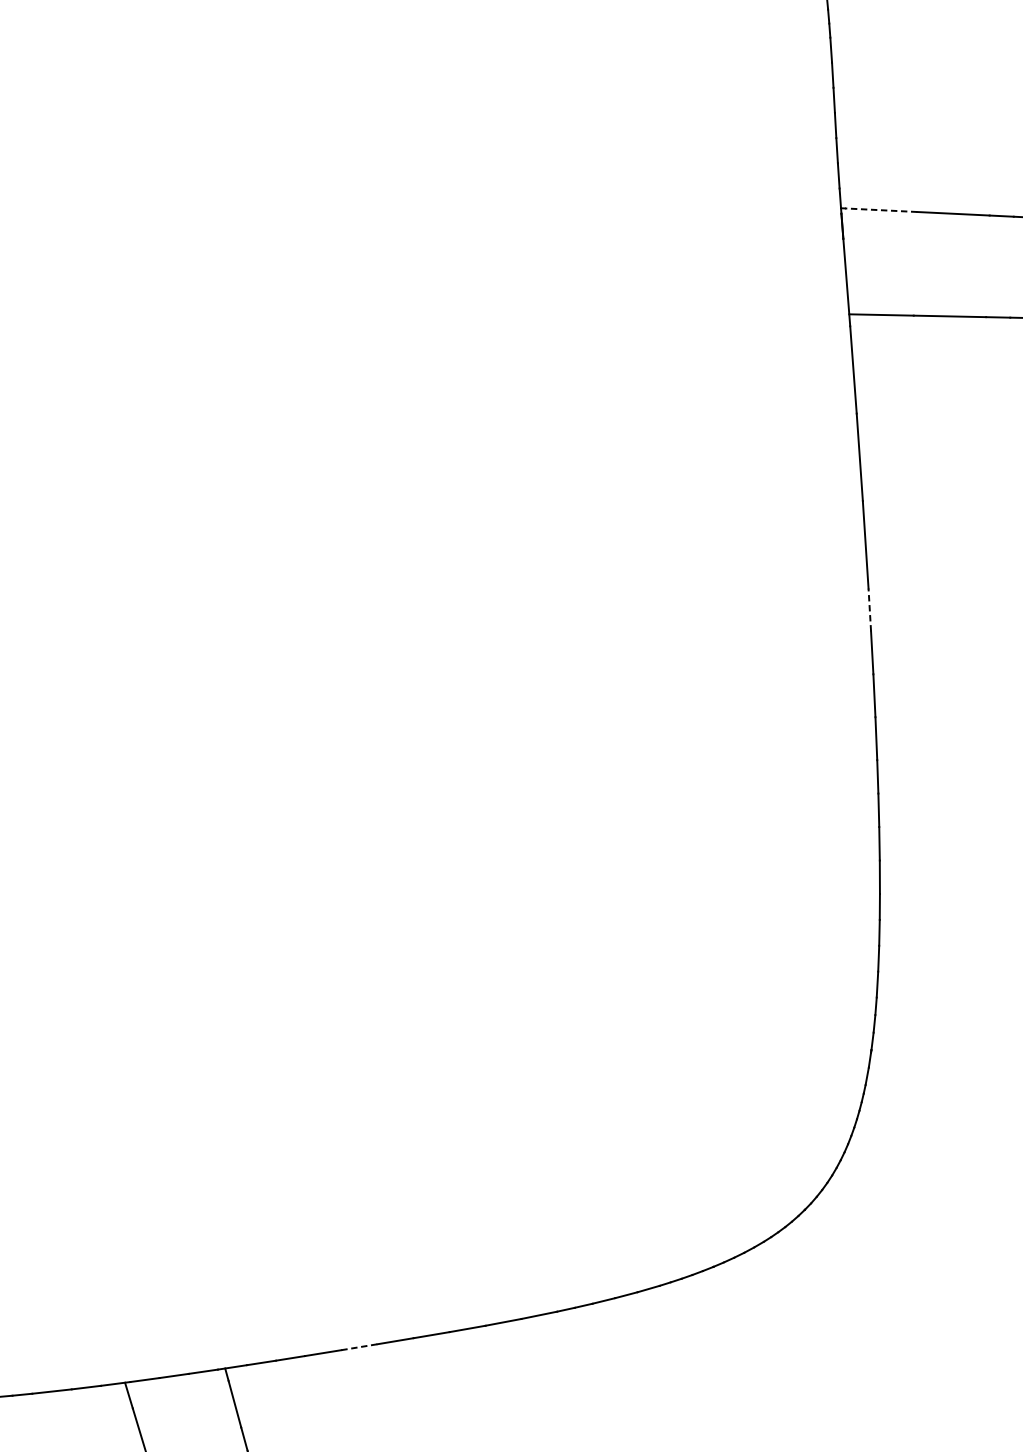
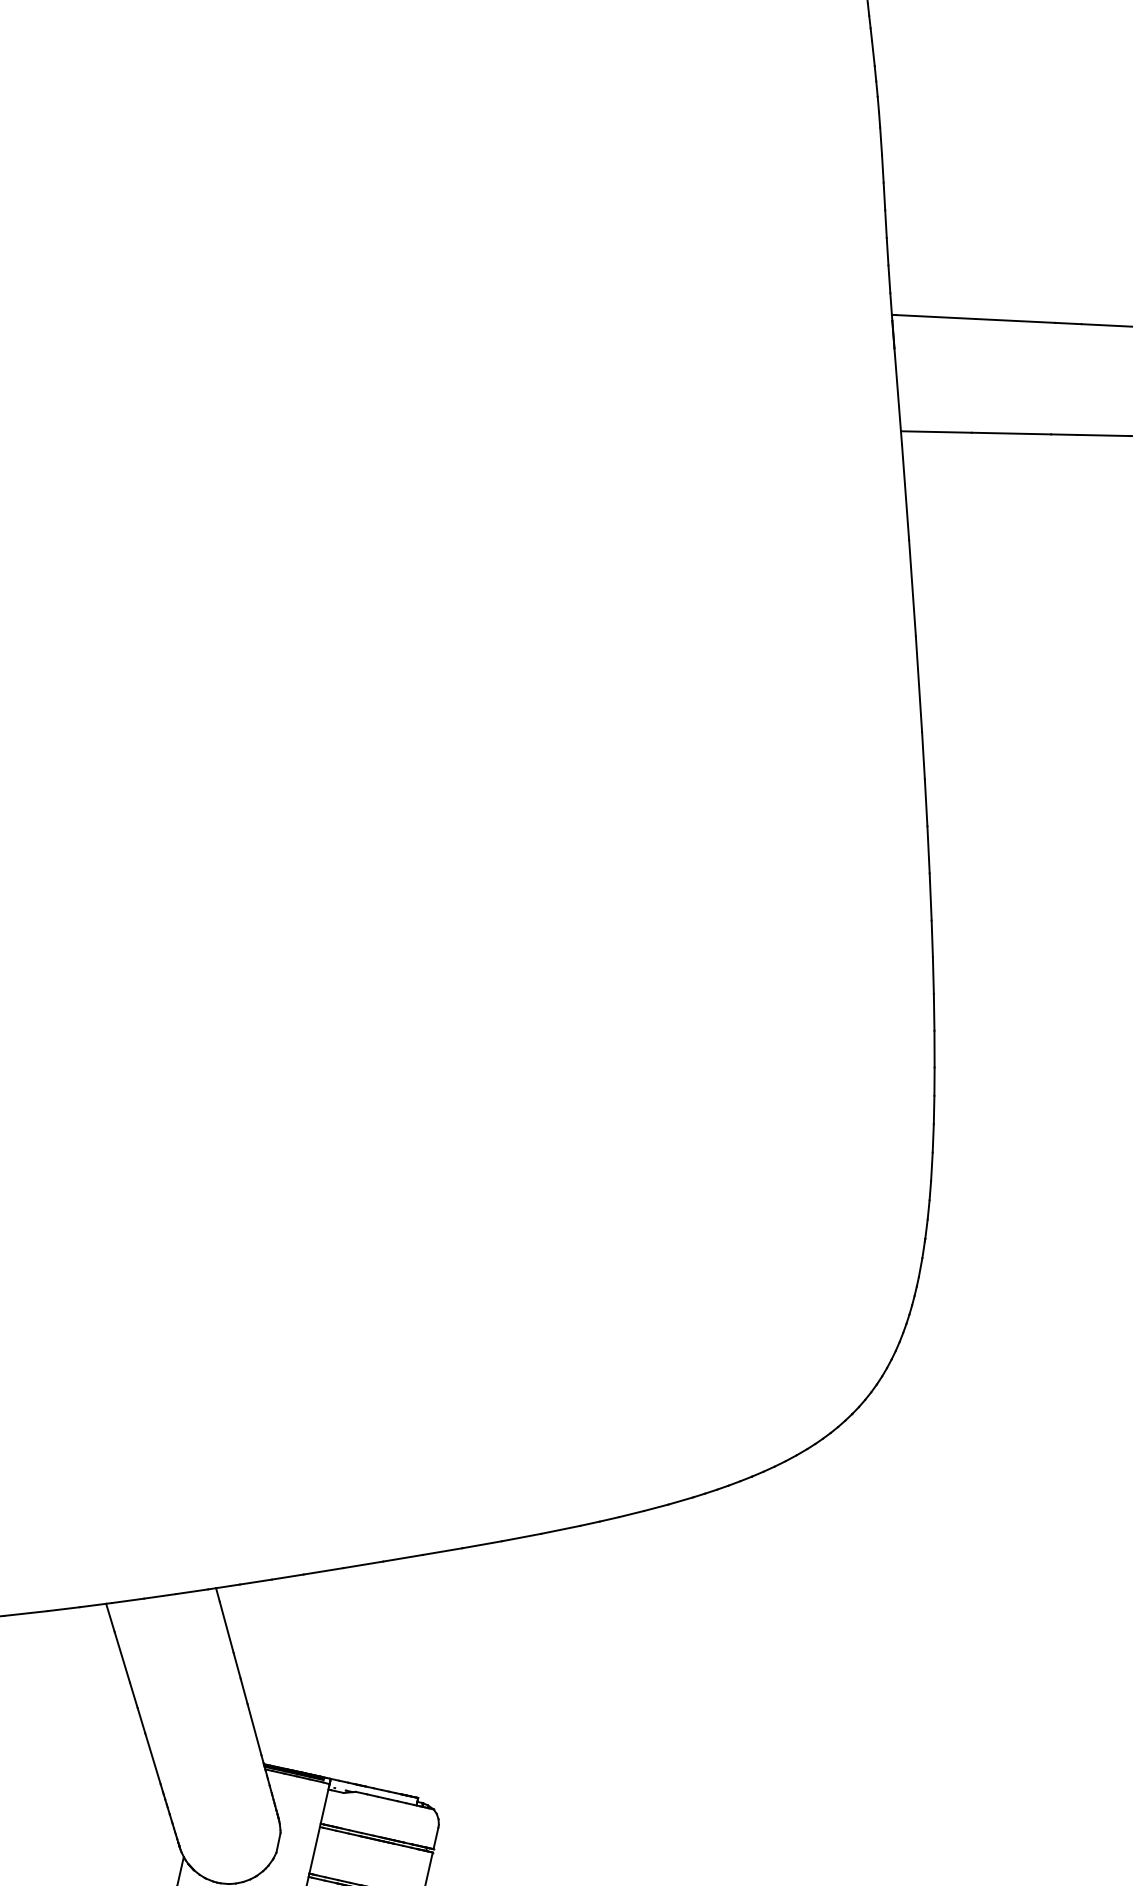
line: (880, 210) -> (935, 317), dashed -> solid
line: (869, 609) -> (923, 755), dashed -> solid
line: (359, 1346) -> (363, 1564), dashed -> solid

